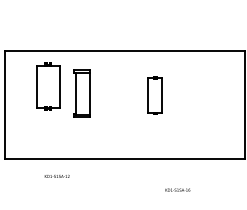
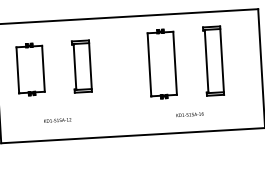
part: (48, 86) -> (30, 69), moved
part: (155, 95) -> (162, 63), size x1.67
part: (201, 95) -> (212, 60), added
text: (56, 175) -> (56, 119), moved
text: (177, 189) -> (189, 114), moved

